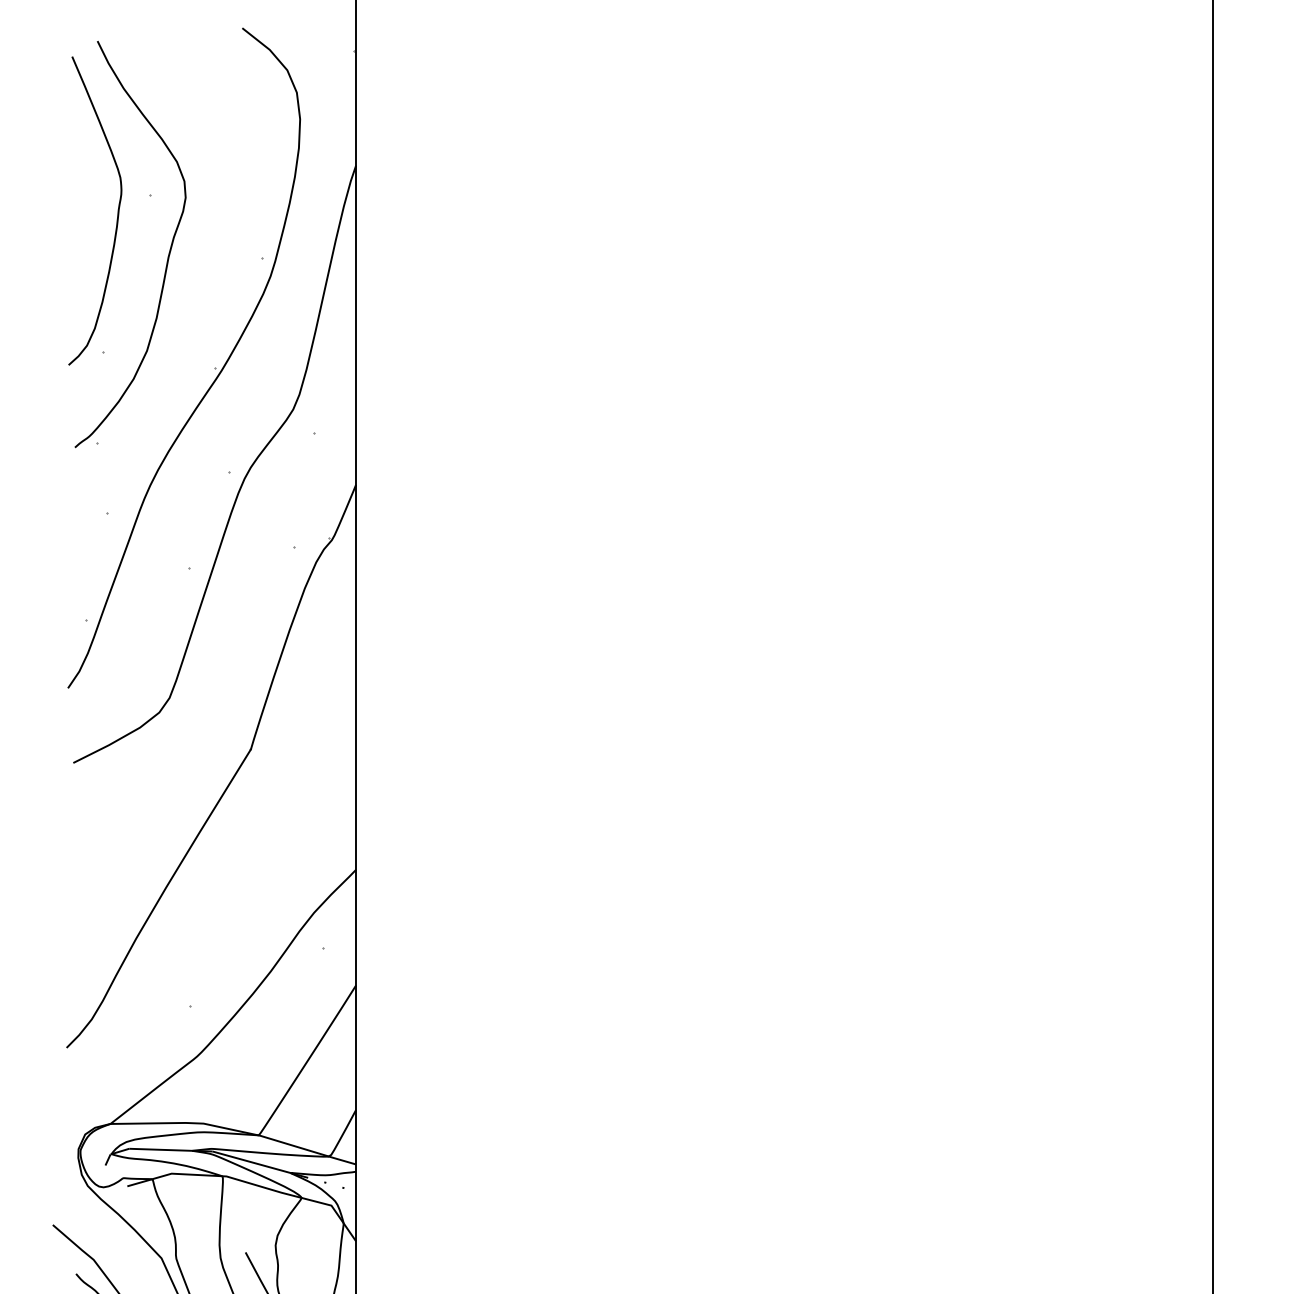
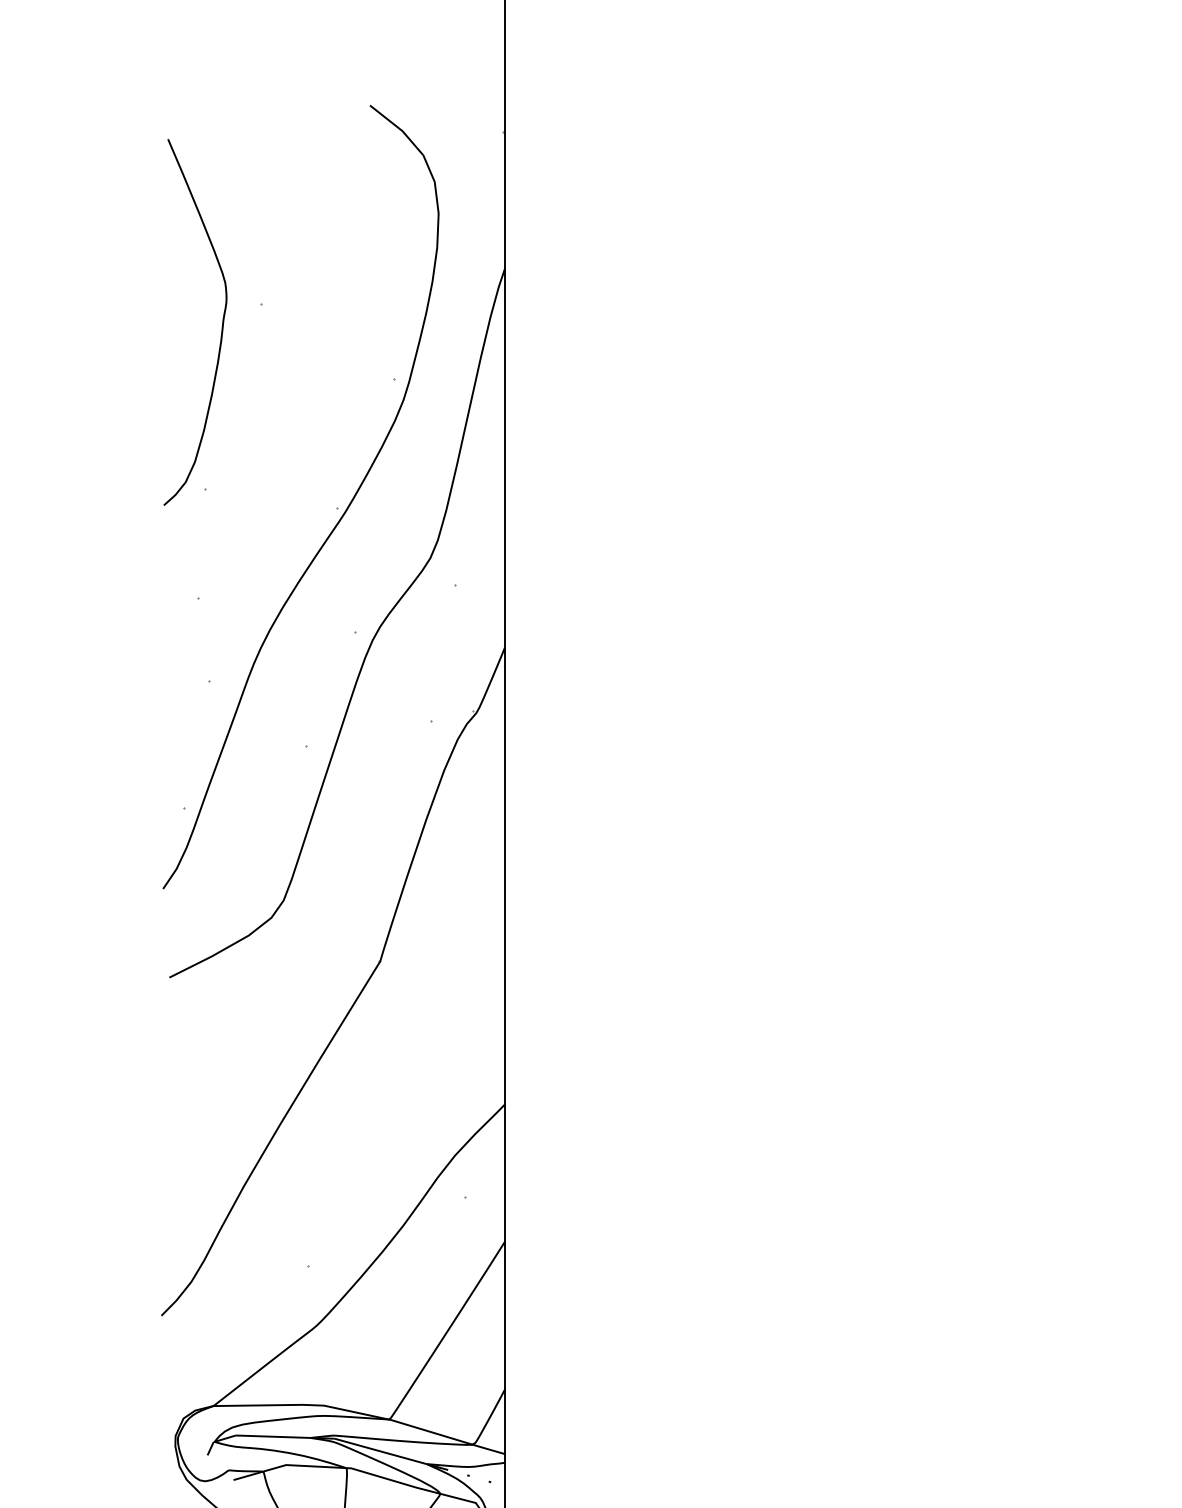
curve: (168, 252) -> (282, 371), removed

